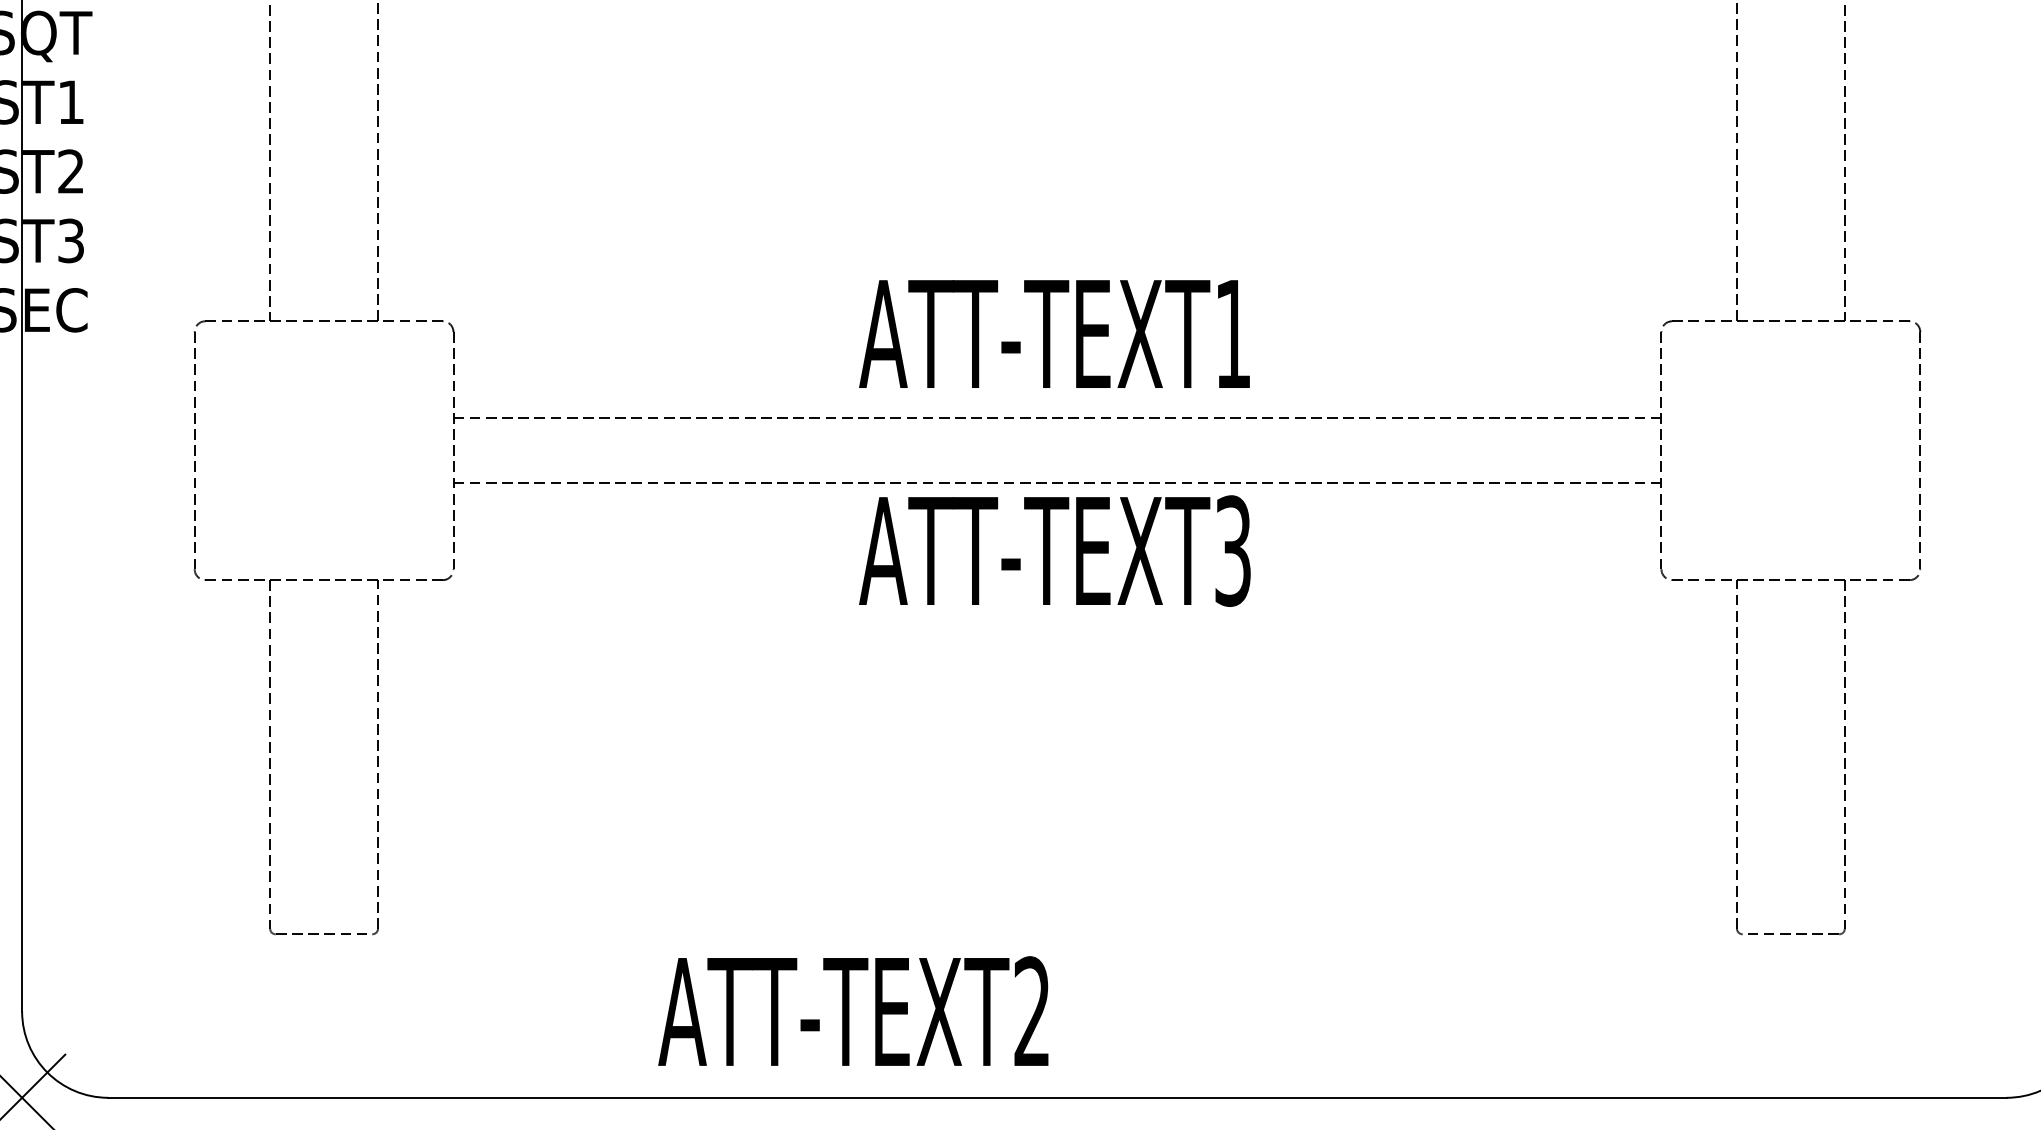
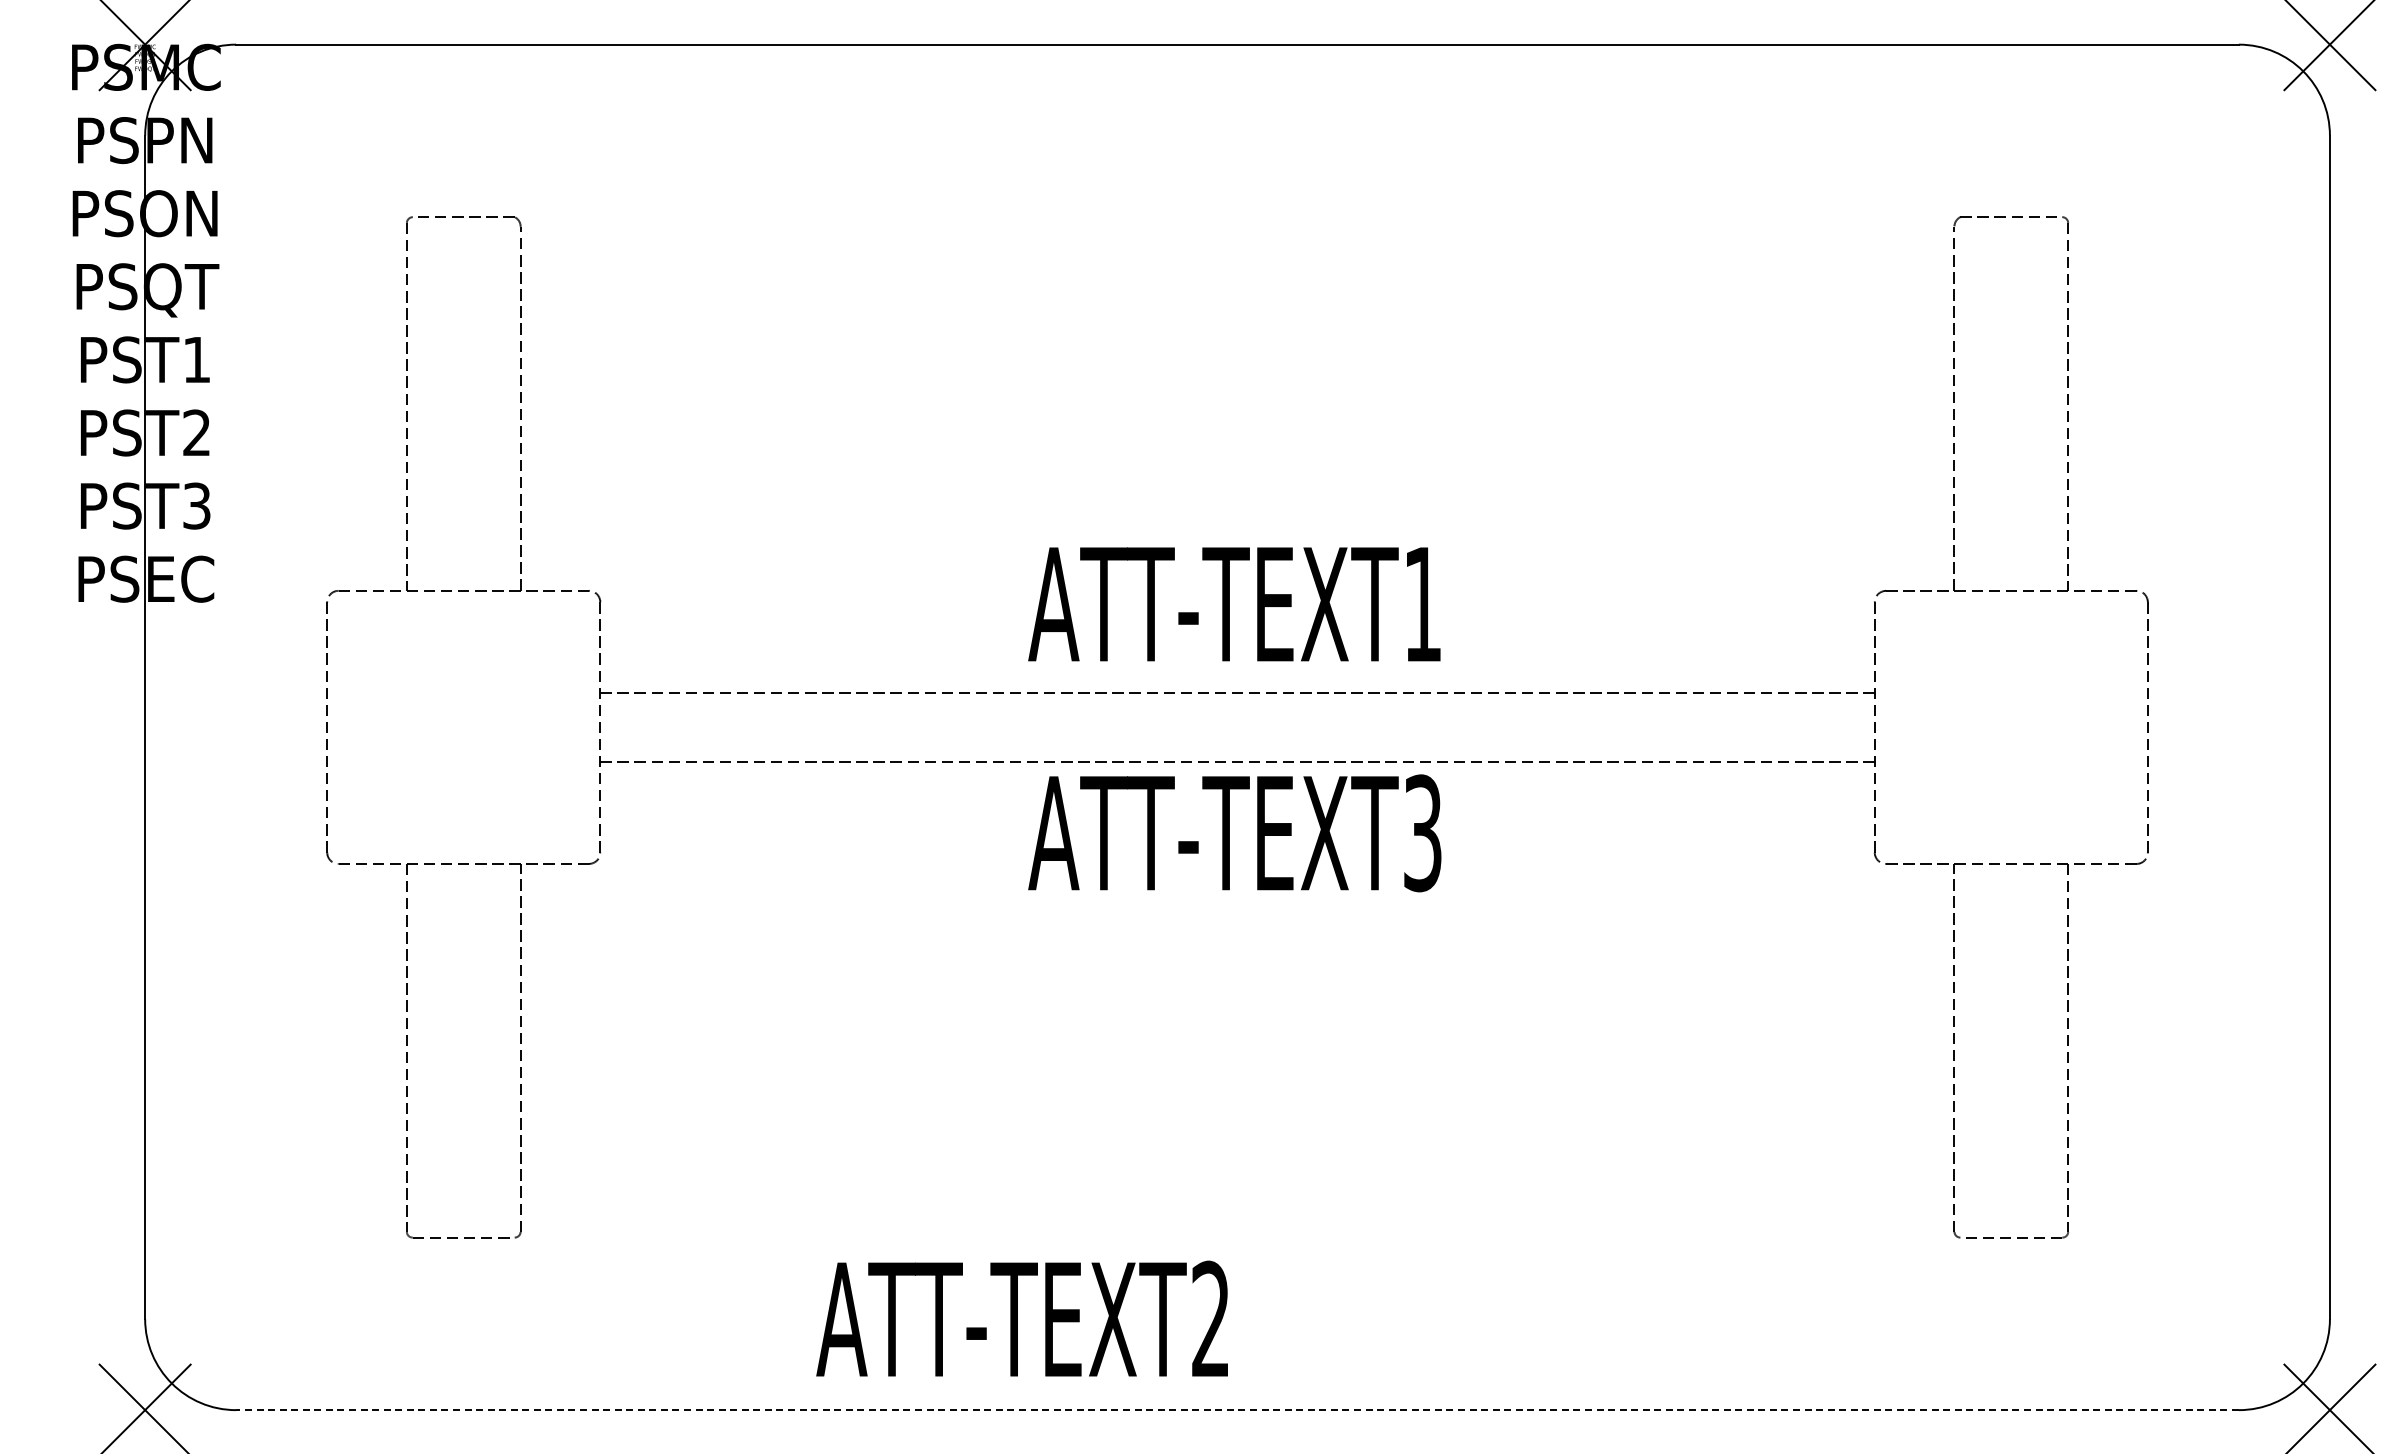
line: (1057, 1098) -> (1237, 1410), solid -> dashed

